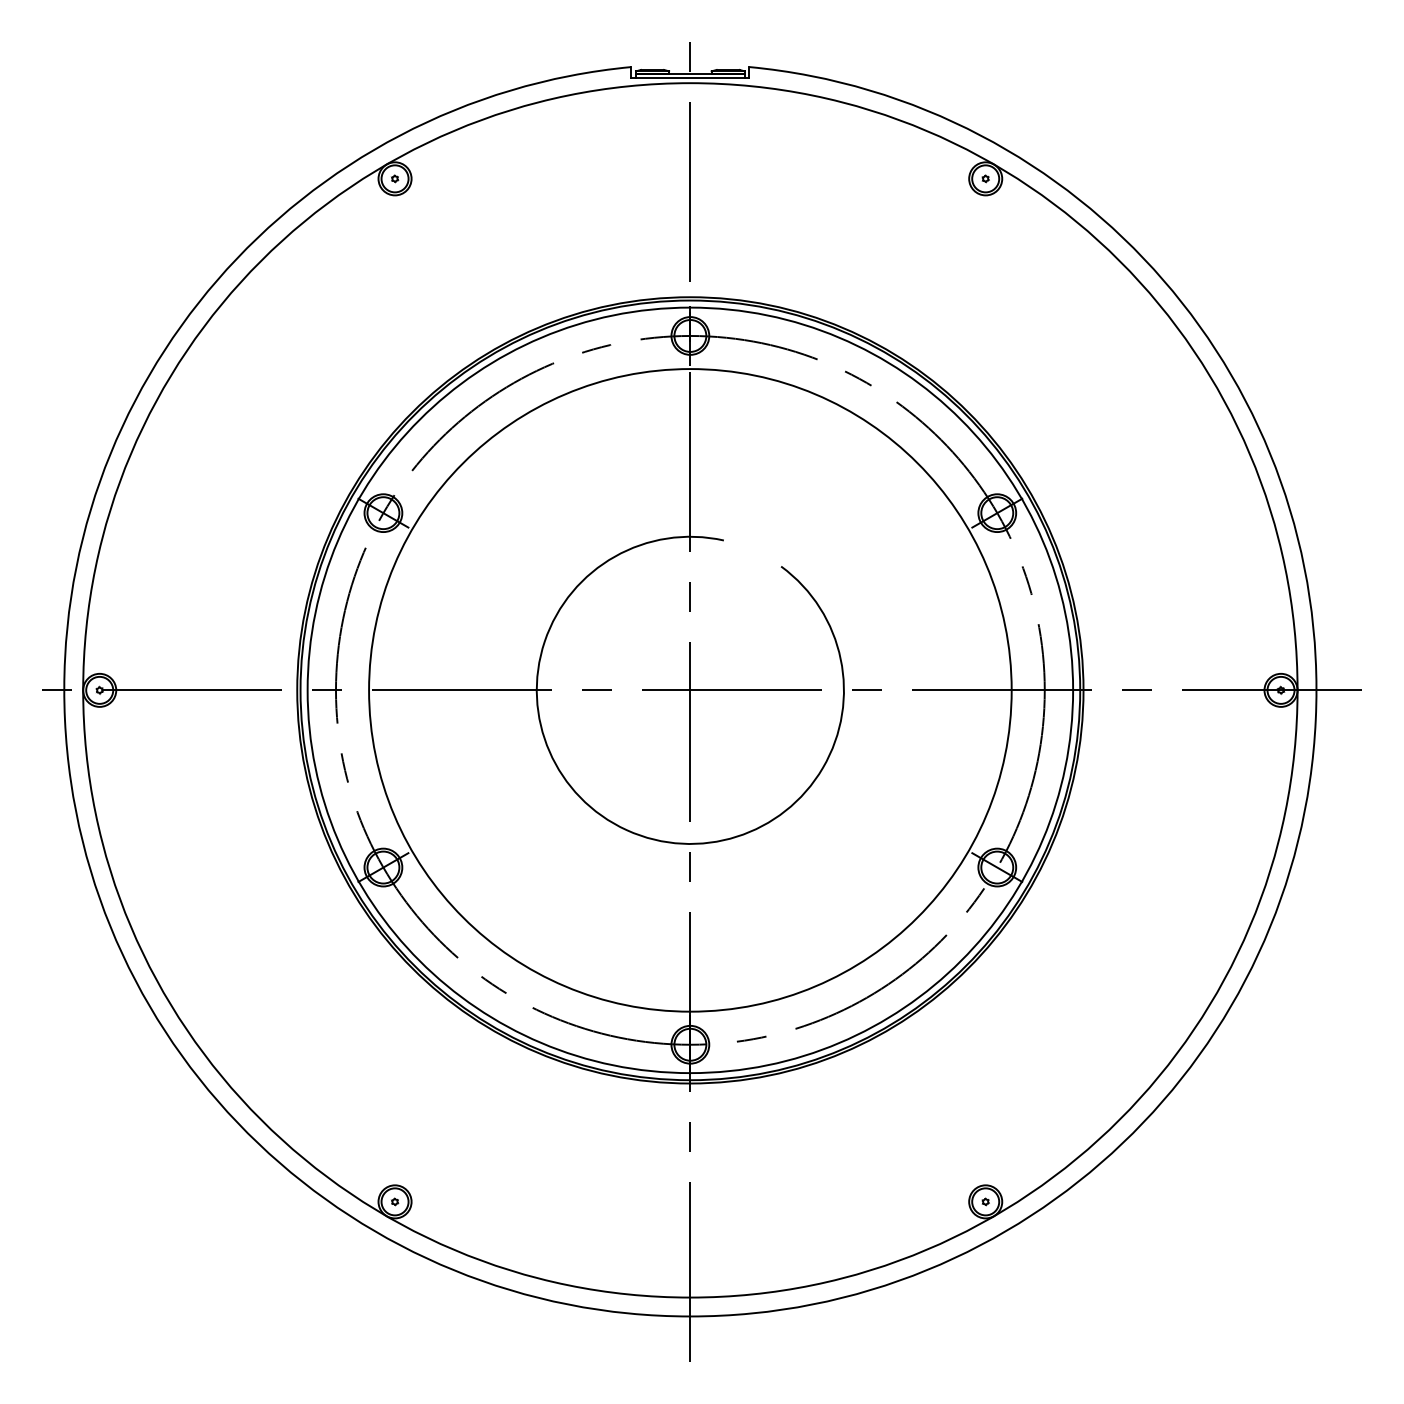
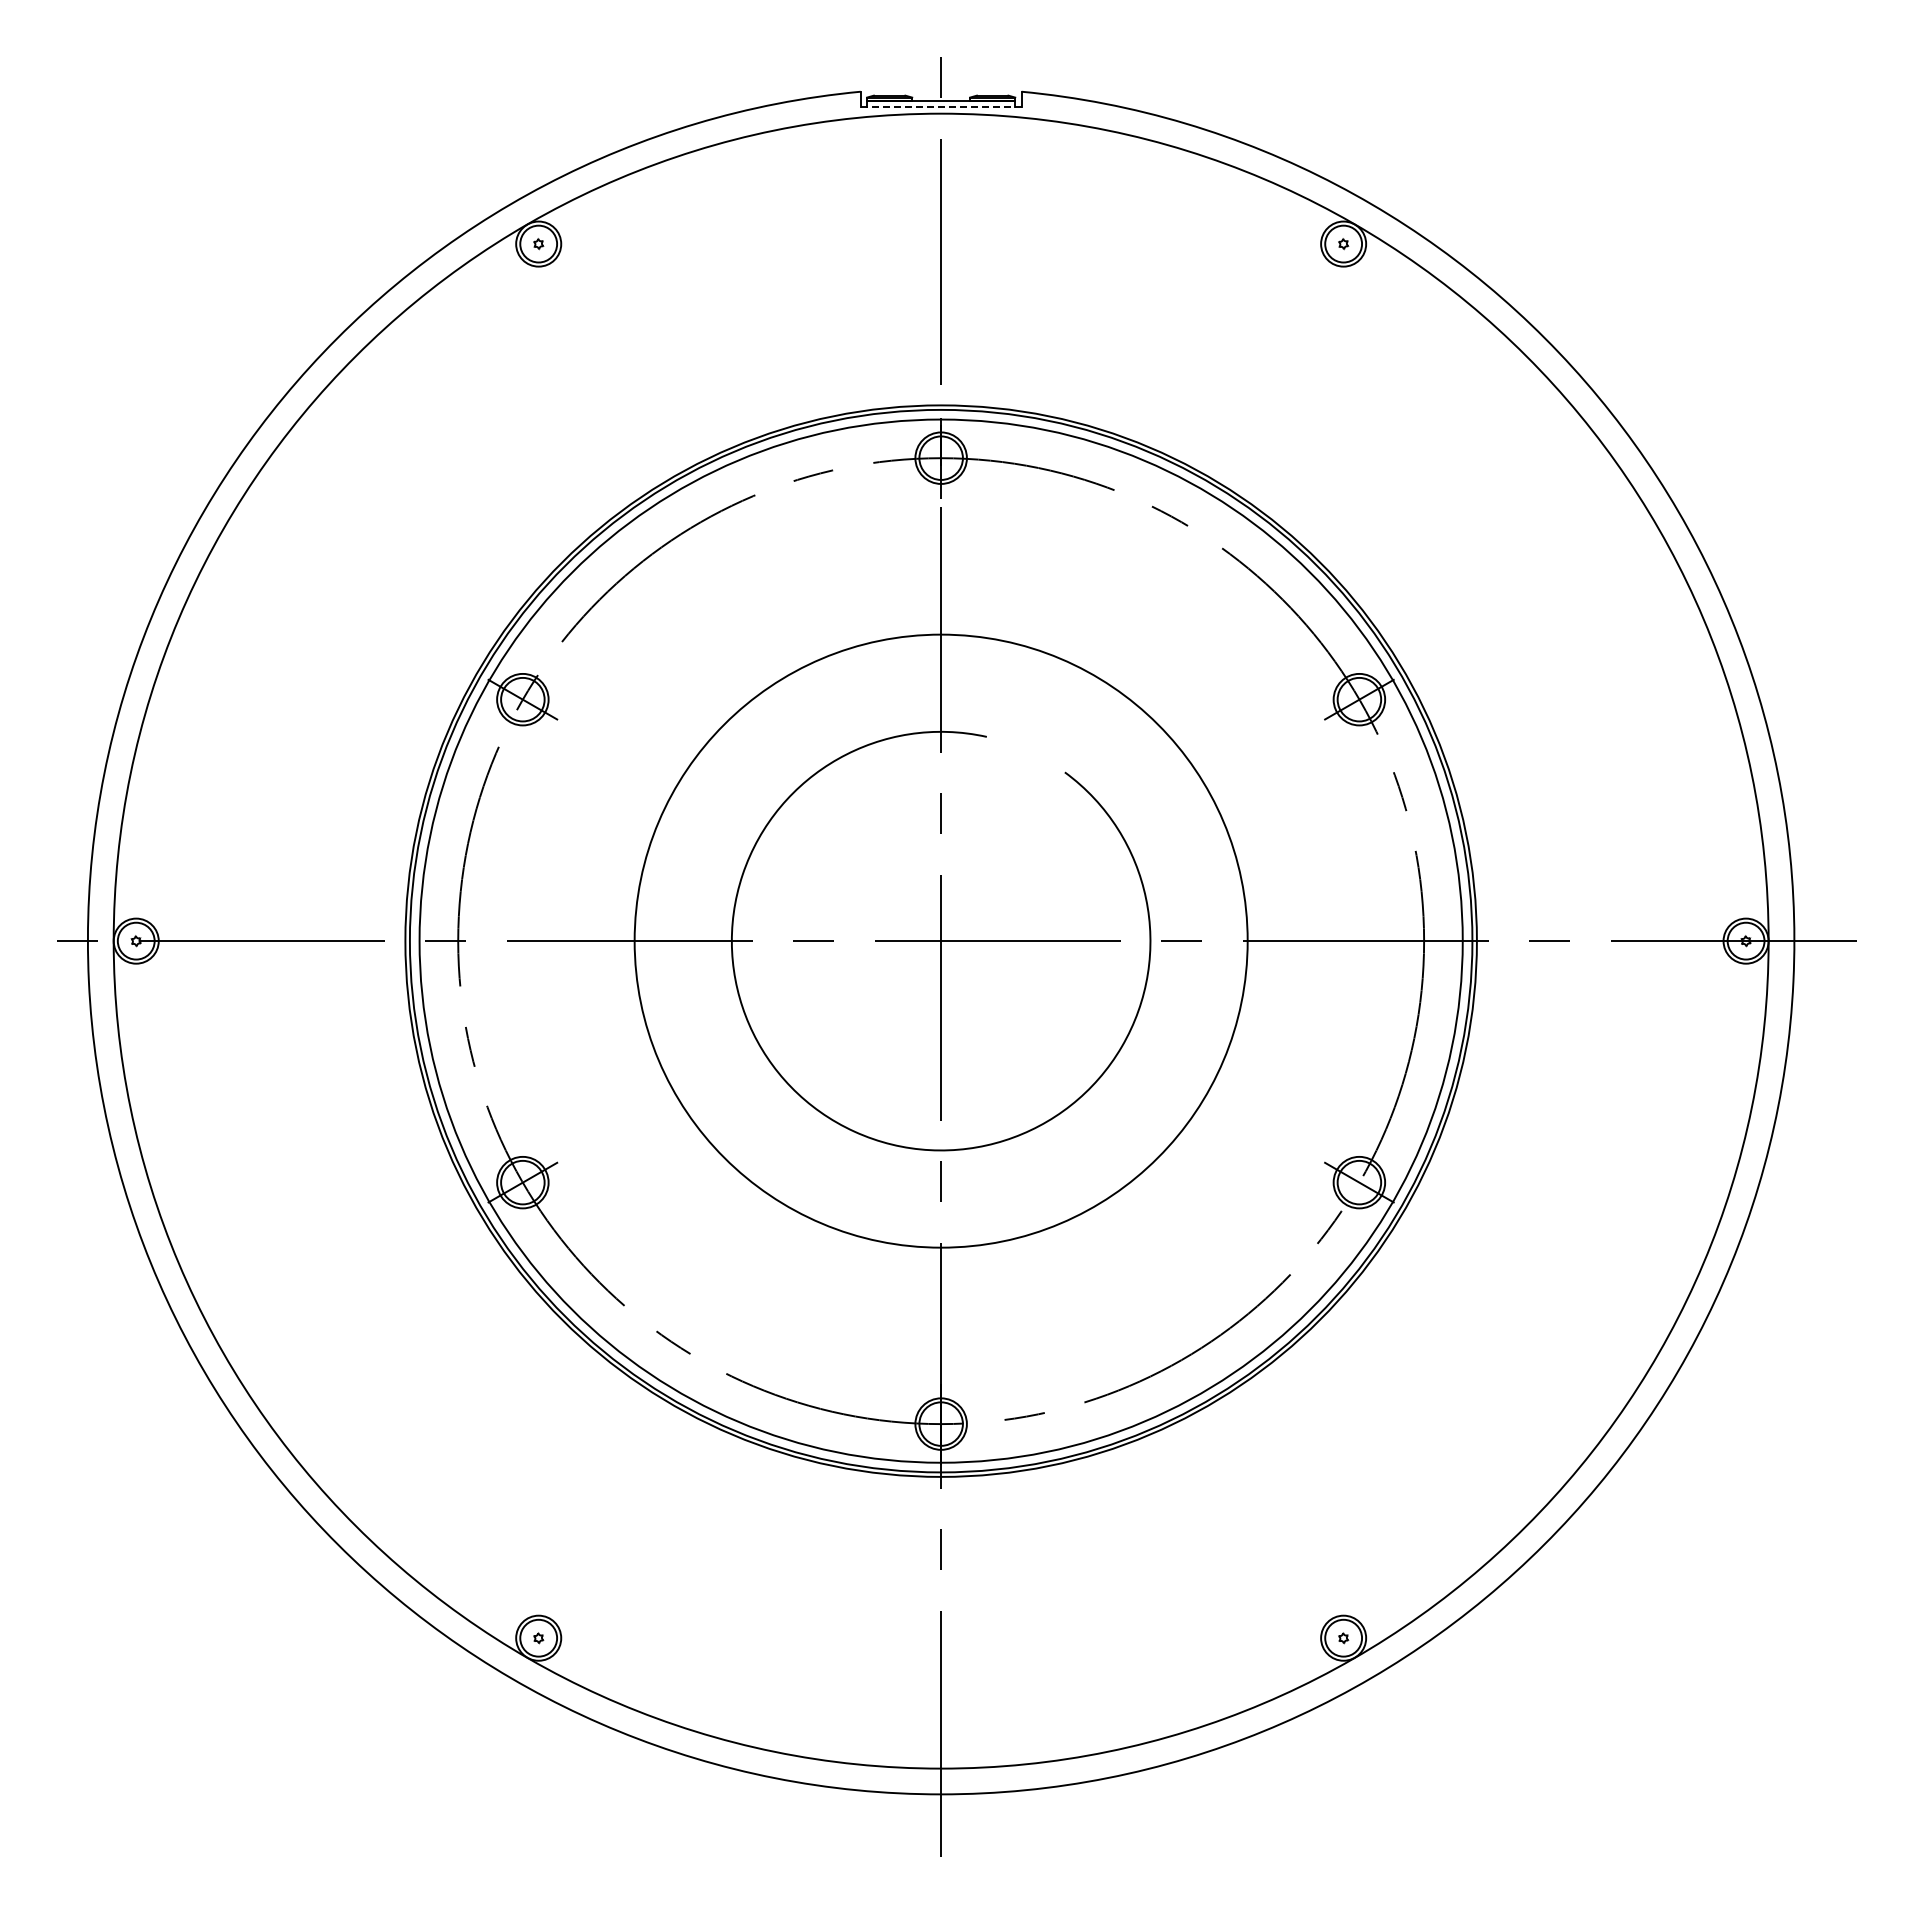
line: (690, 78) -> (941, 107), solid -> dashed
circle: (690, 690) -> (941, 941), size x0.7

